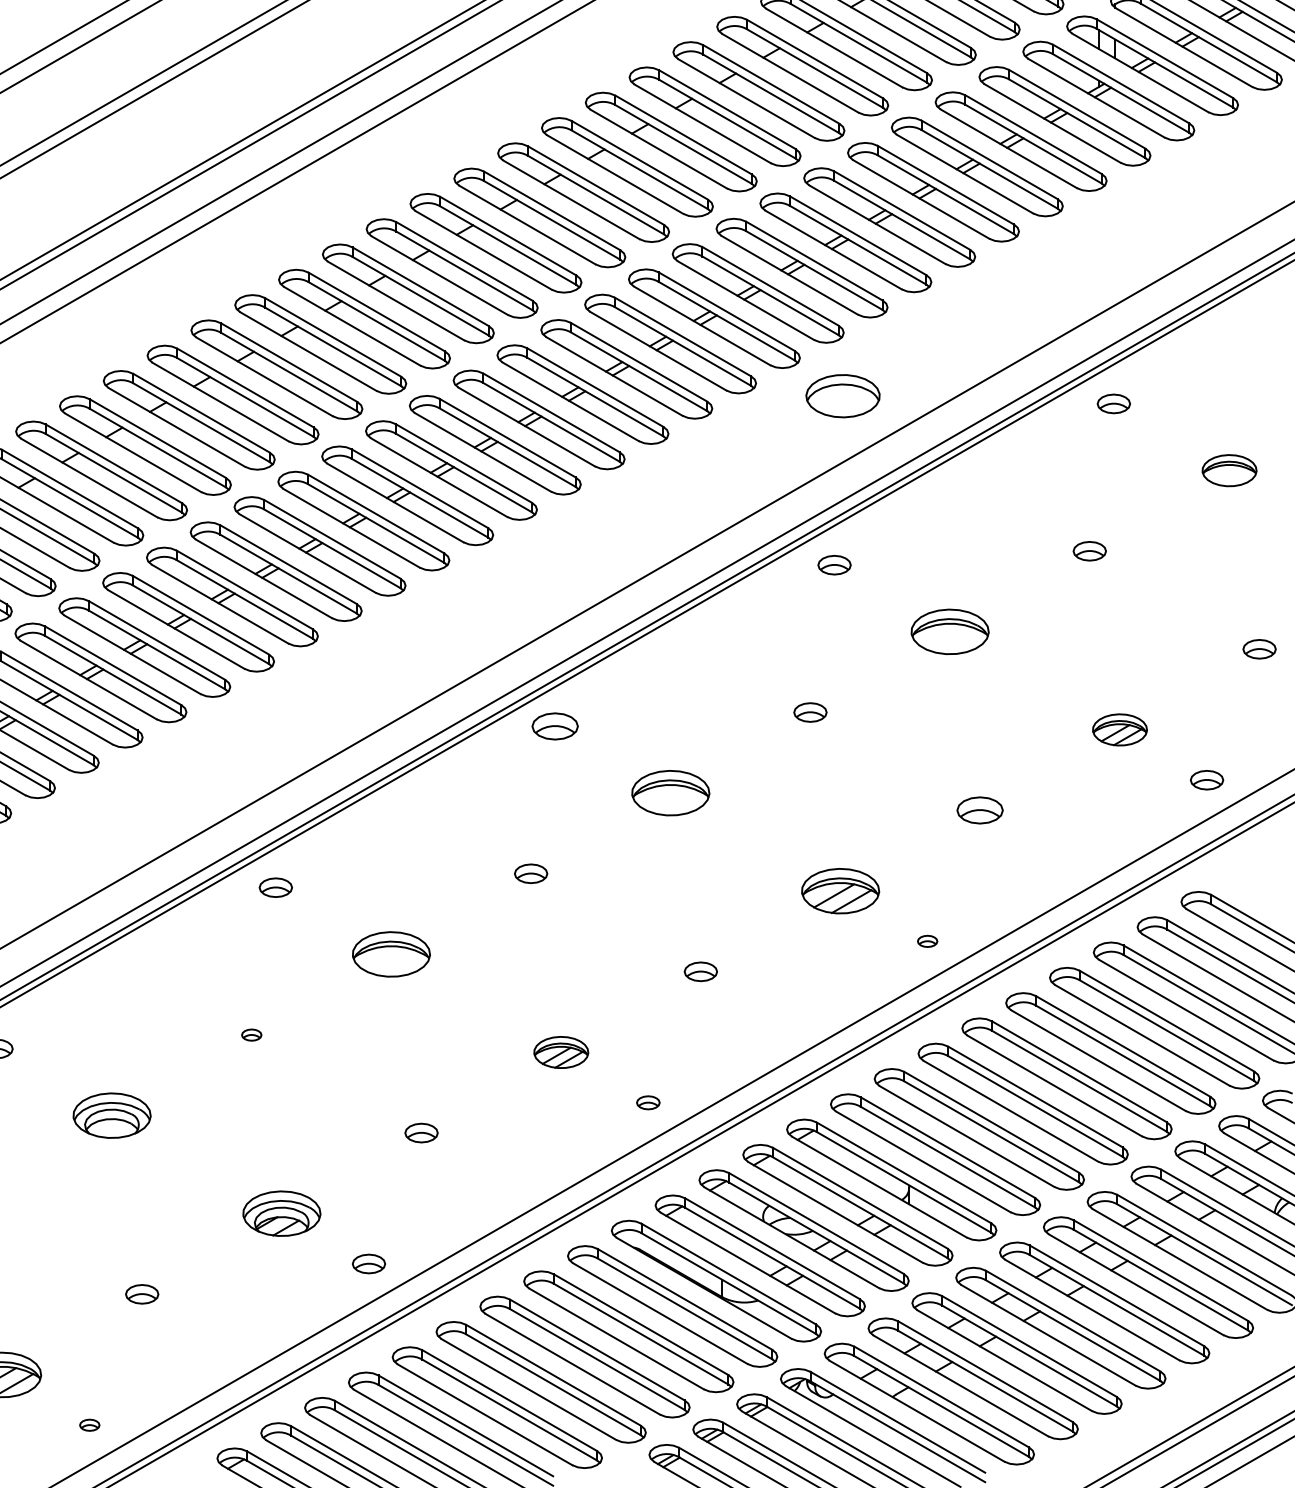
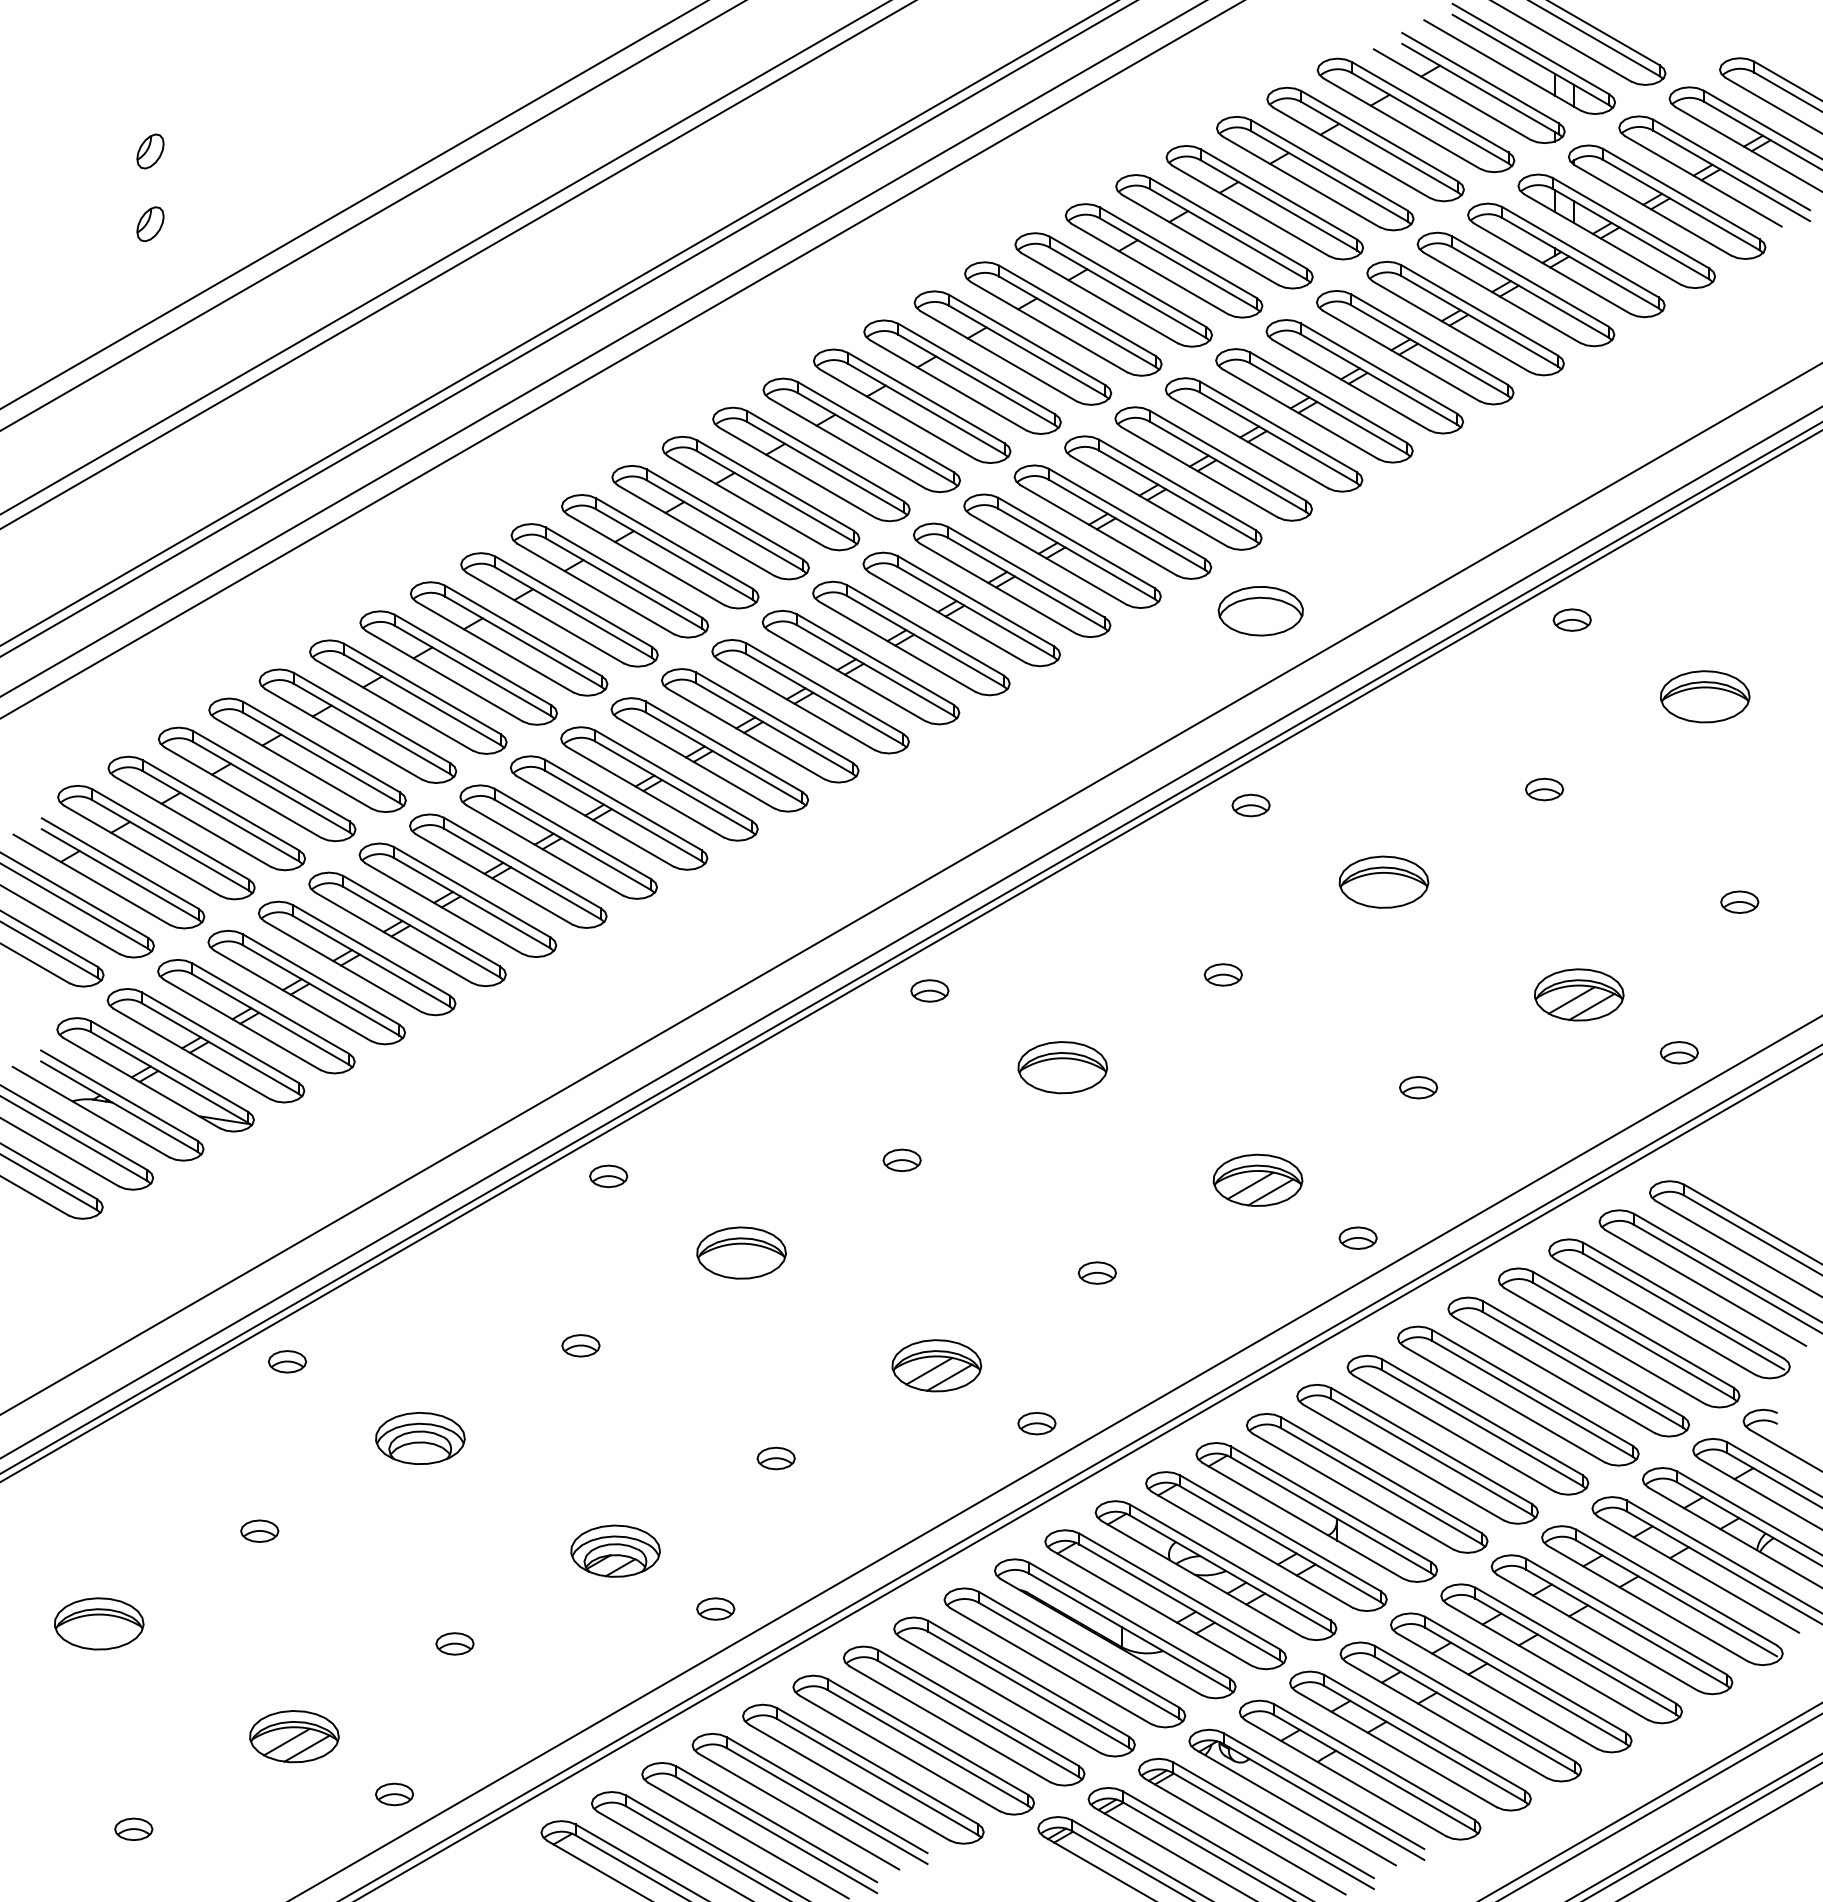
part: (1229, 470) -> (1705, 696), size x1.43
part: (554, 726) -> (929, 990), size x0.71
part: (1120, 729) -> (1579, 994), size x1.43
part: (980, 810) -> (1418, 1087), size x0.71
part: (927, 940) -> (1357, 1237), size x1.67
part: (251, 1034) -> (580, 1345), size x1.67
part: (560, 1052) -> (936, 1365), size x1.43
part: (647, 1102) -> (1036, 1423), size x1.43
part: (89, 1425) -> (394, 1794), size x1.67

